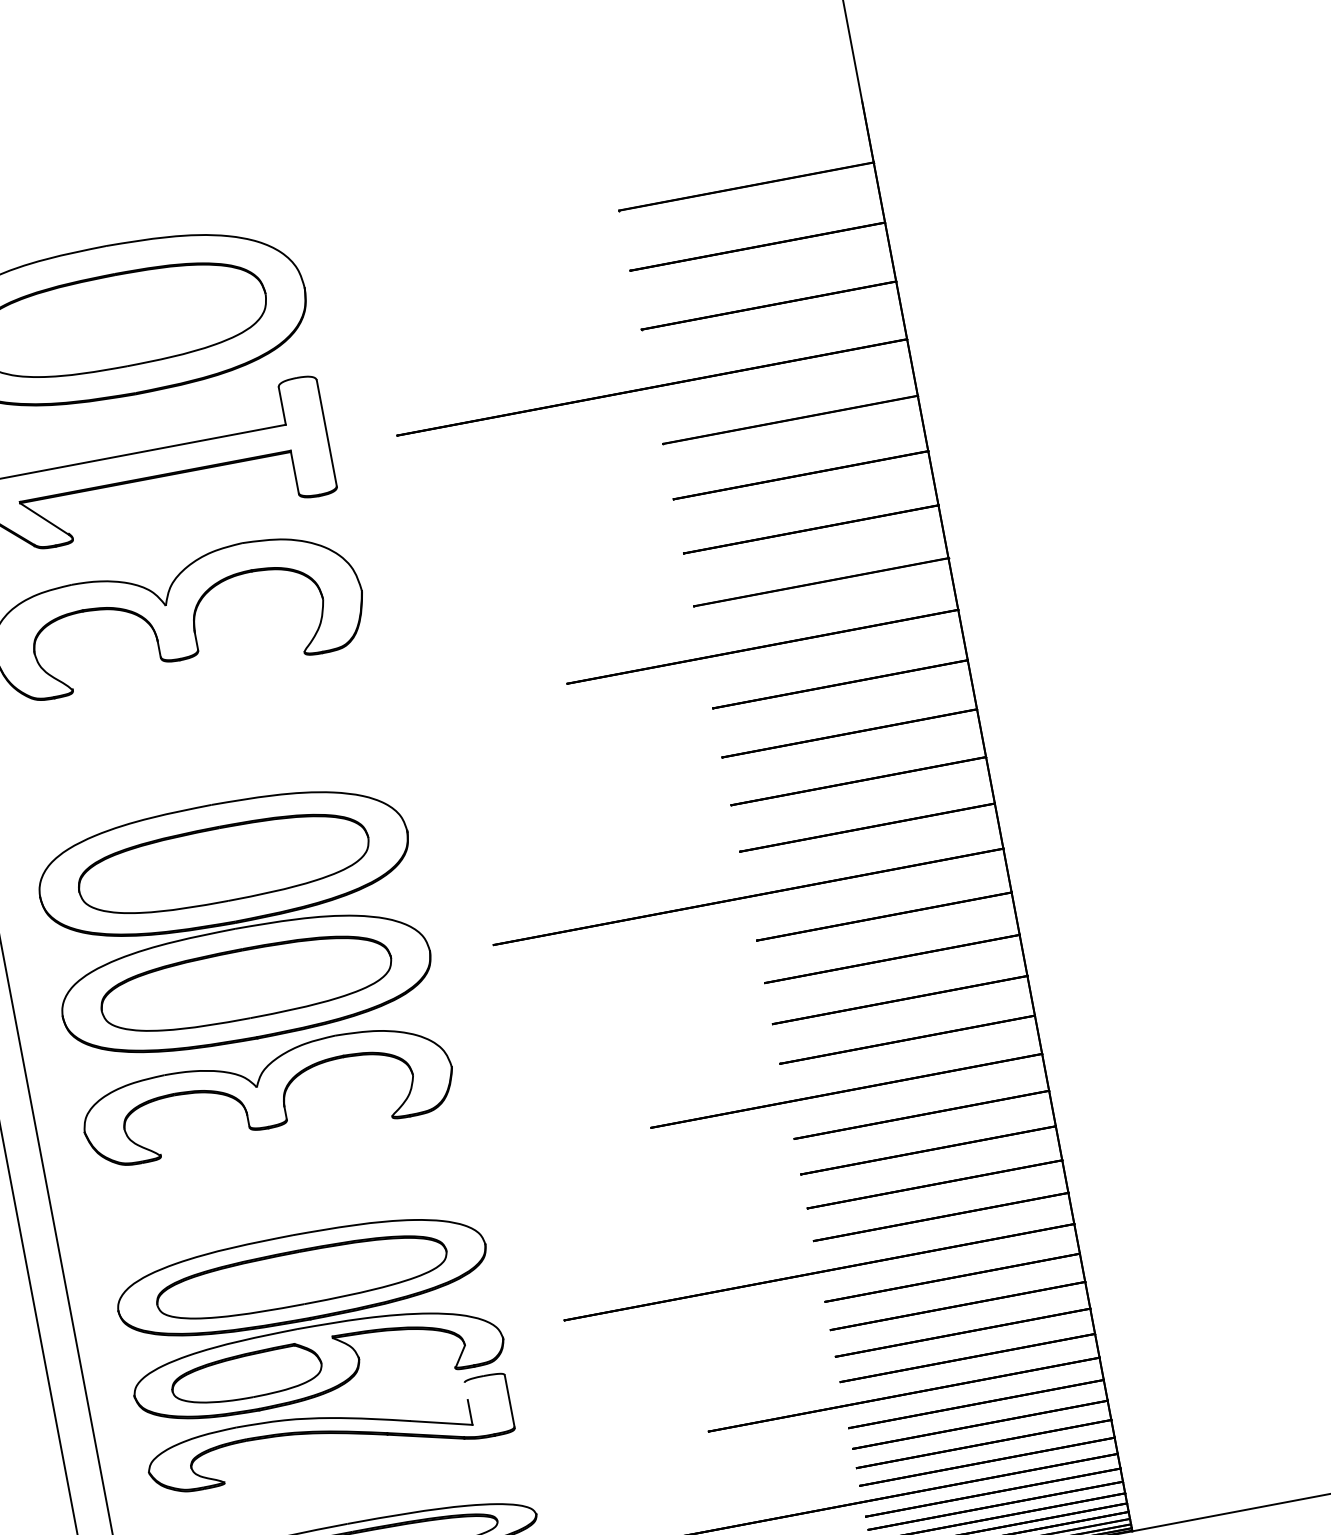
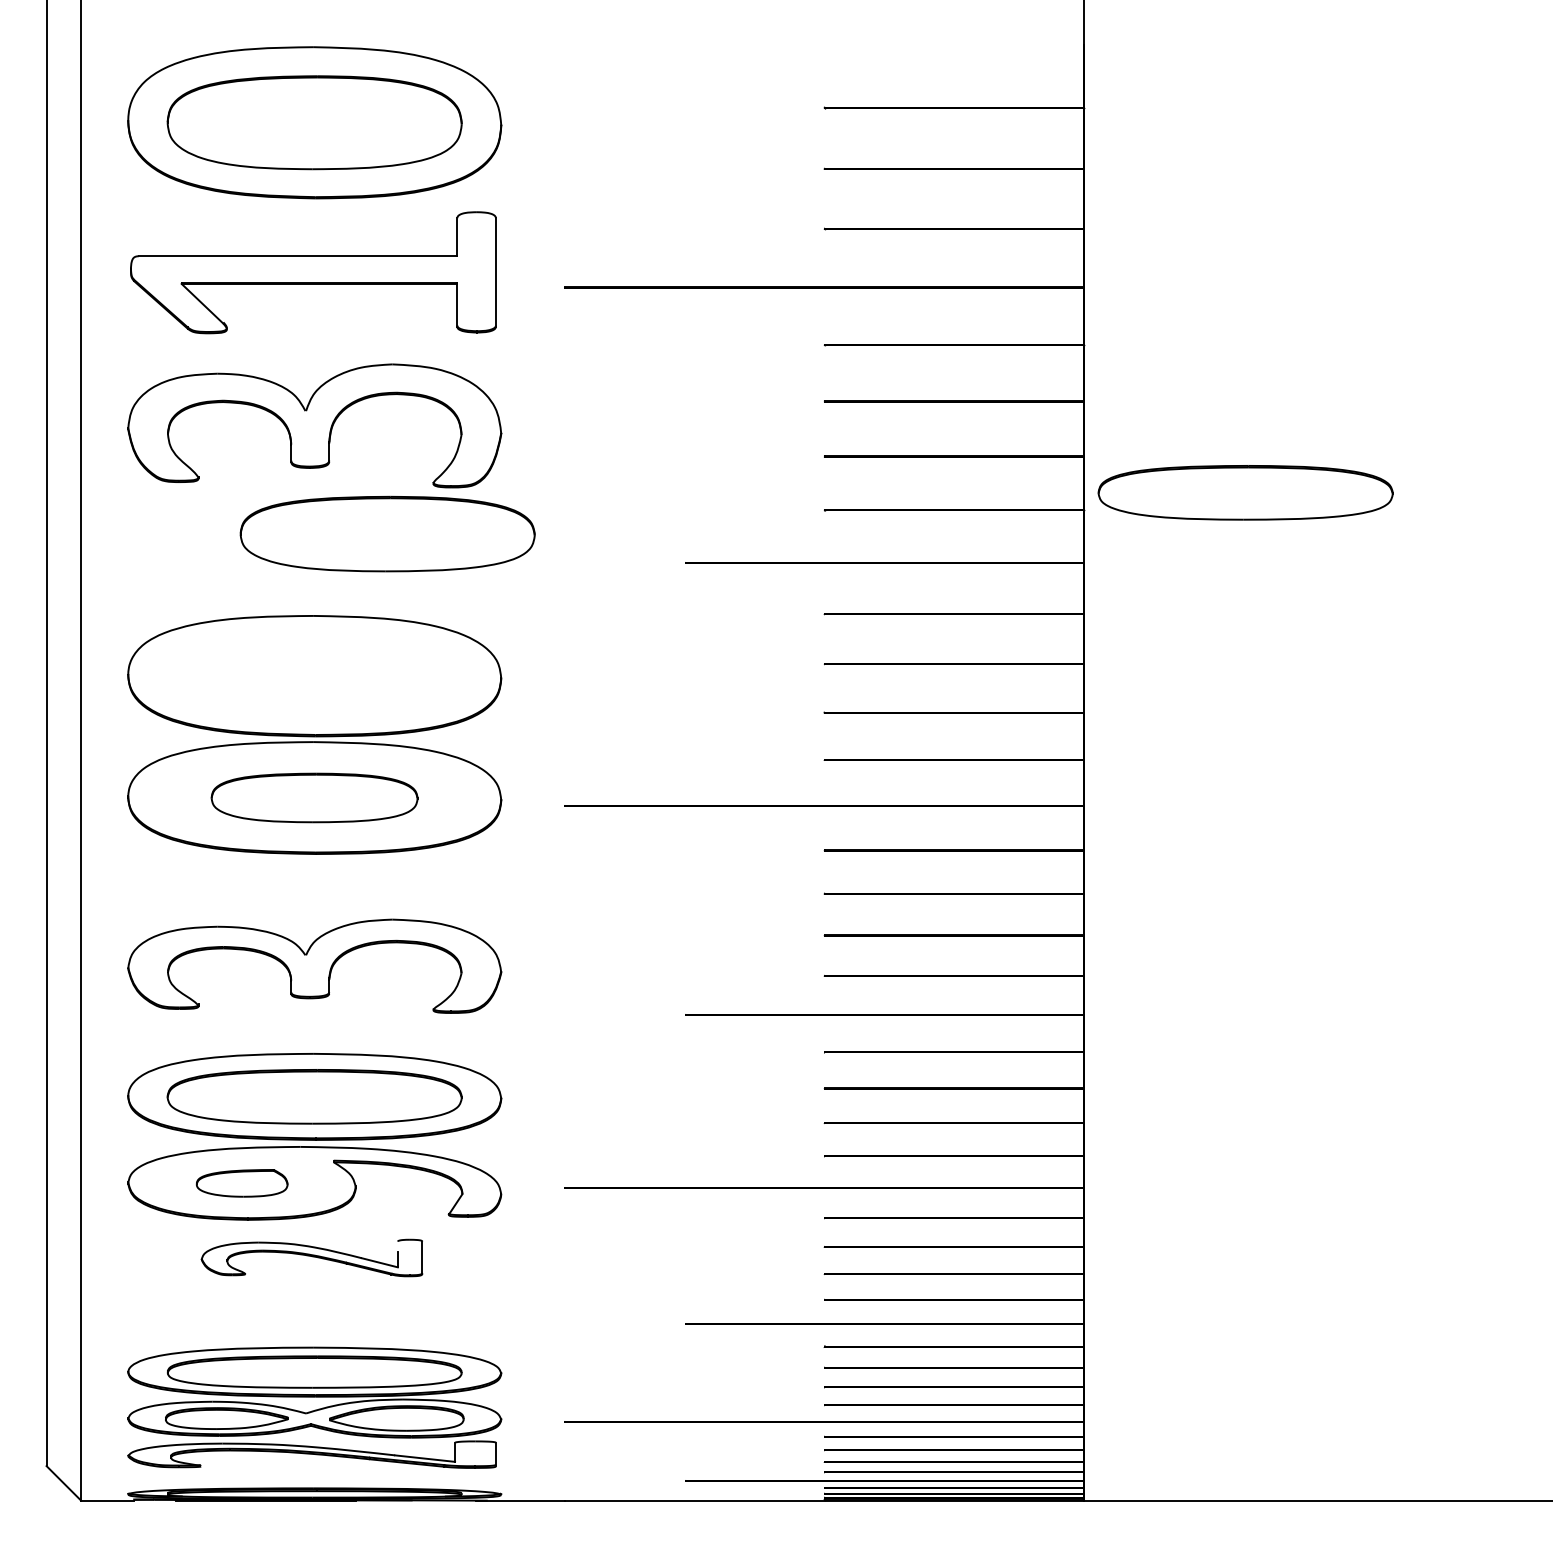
part: (1104, 510) -> (1245, 492), added
part: (223, 863) -> (387, 533), moved
part: (246, 983) -> (314, 797), size x0.7
part: (267, 1095) -> (314, 965), moved
part: (245, 1376) -> (241, 1183), size x0.6
part: (328, 1435) -> (311, 1257), size x0.6

